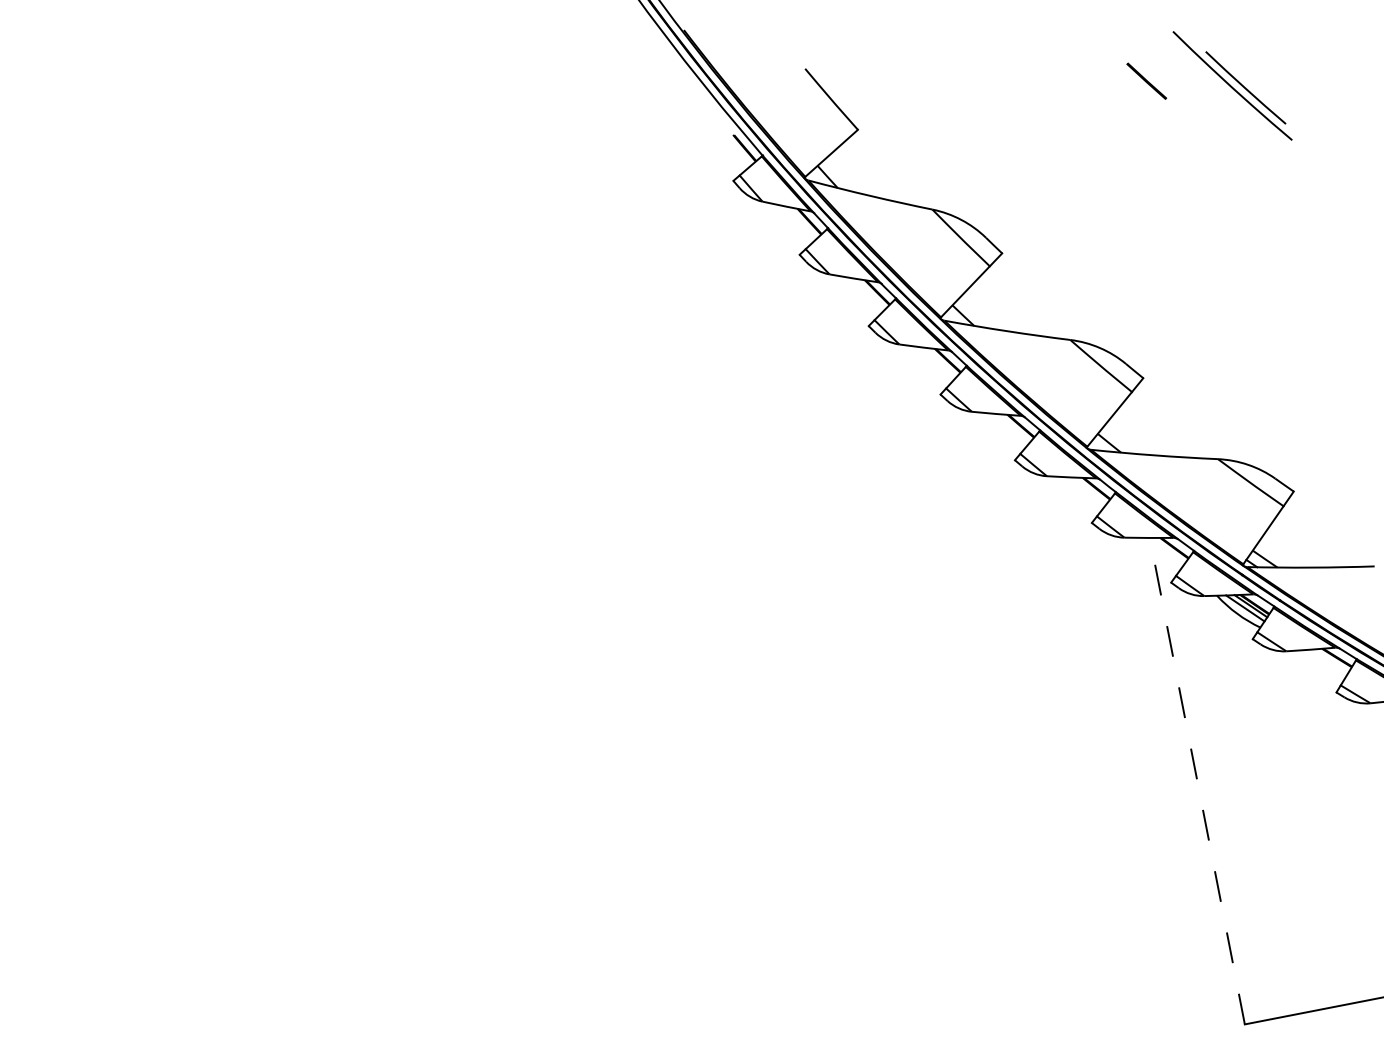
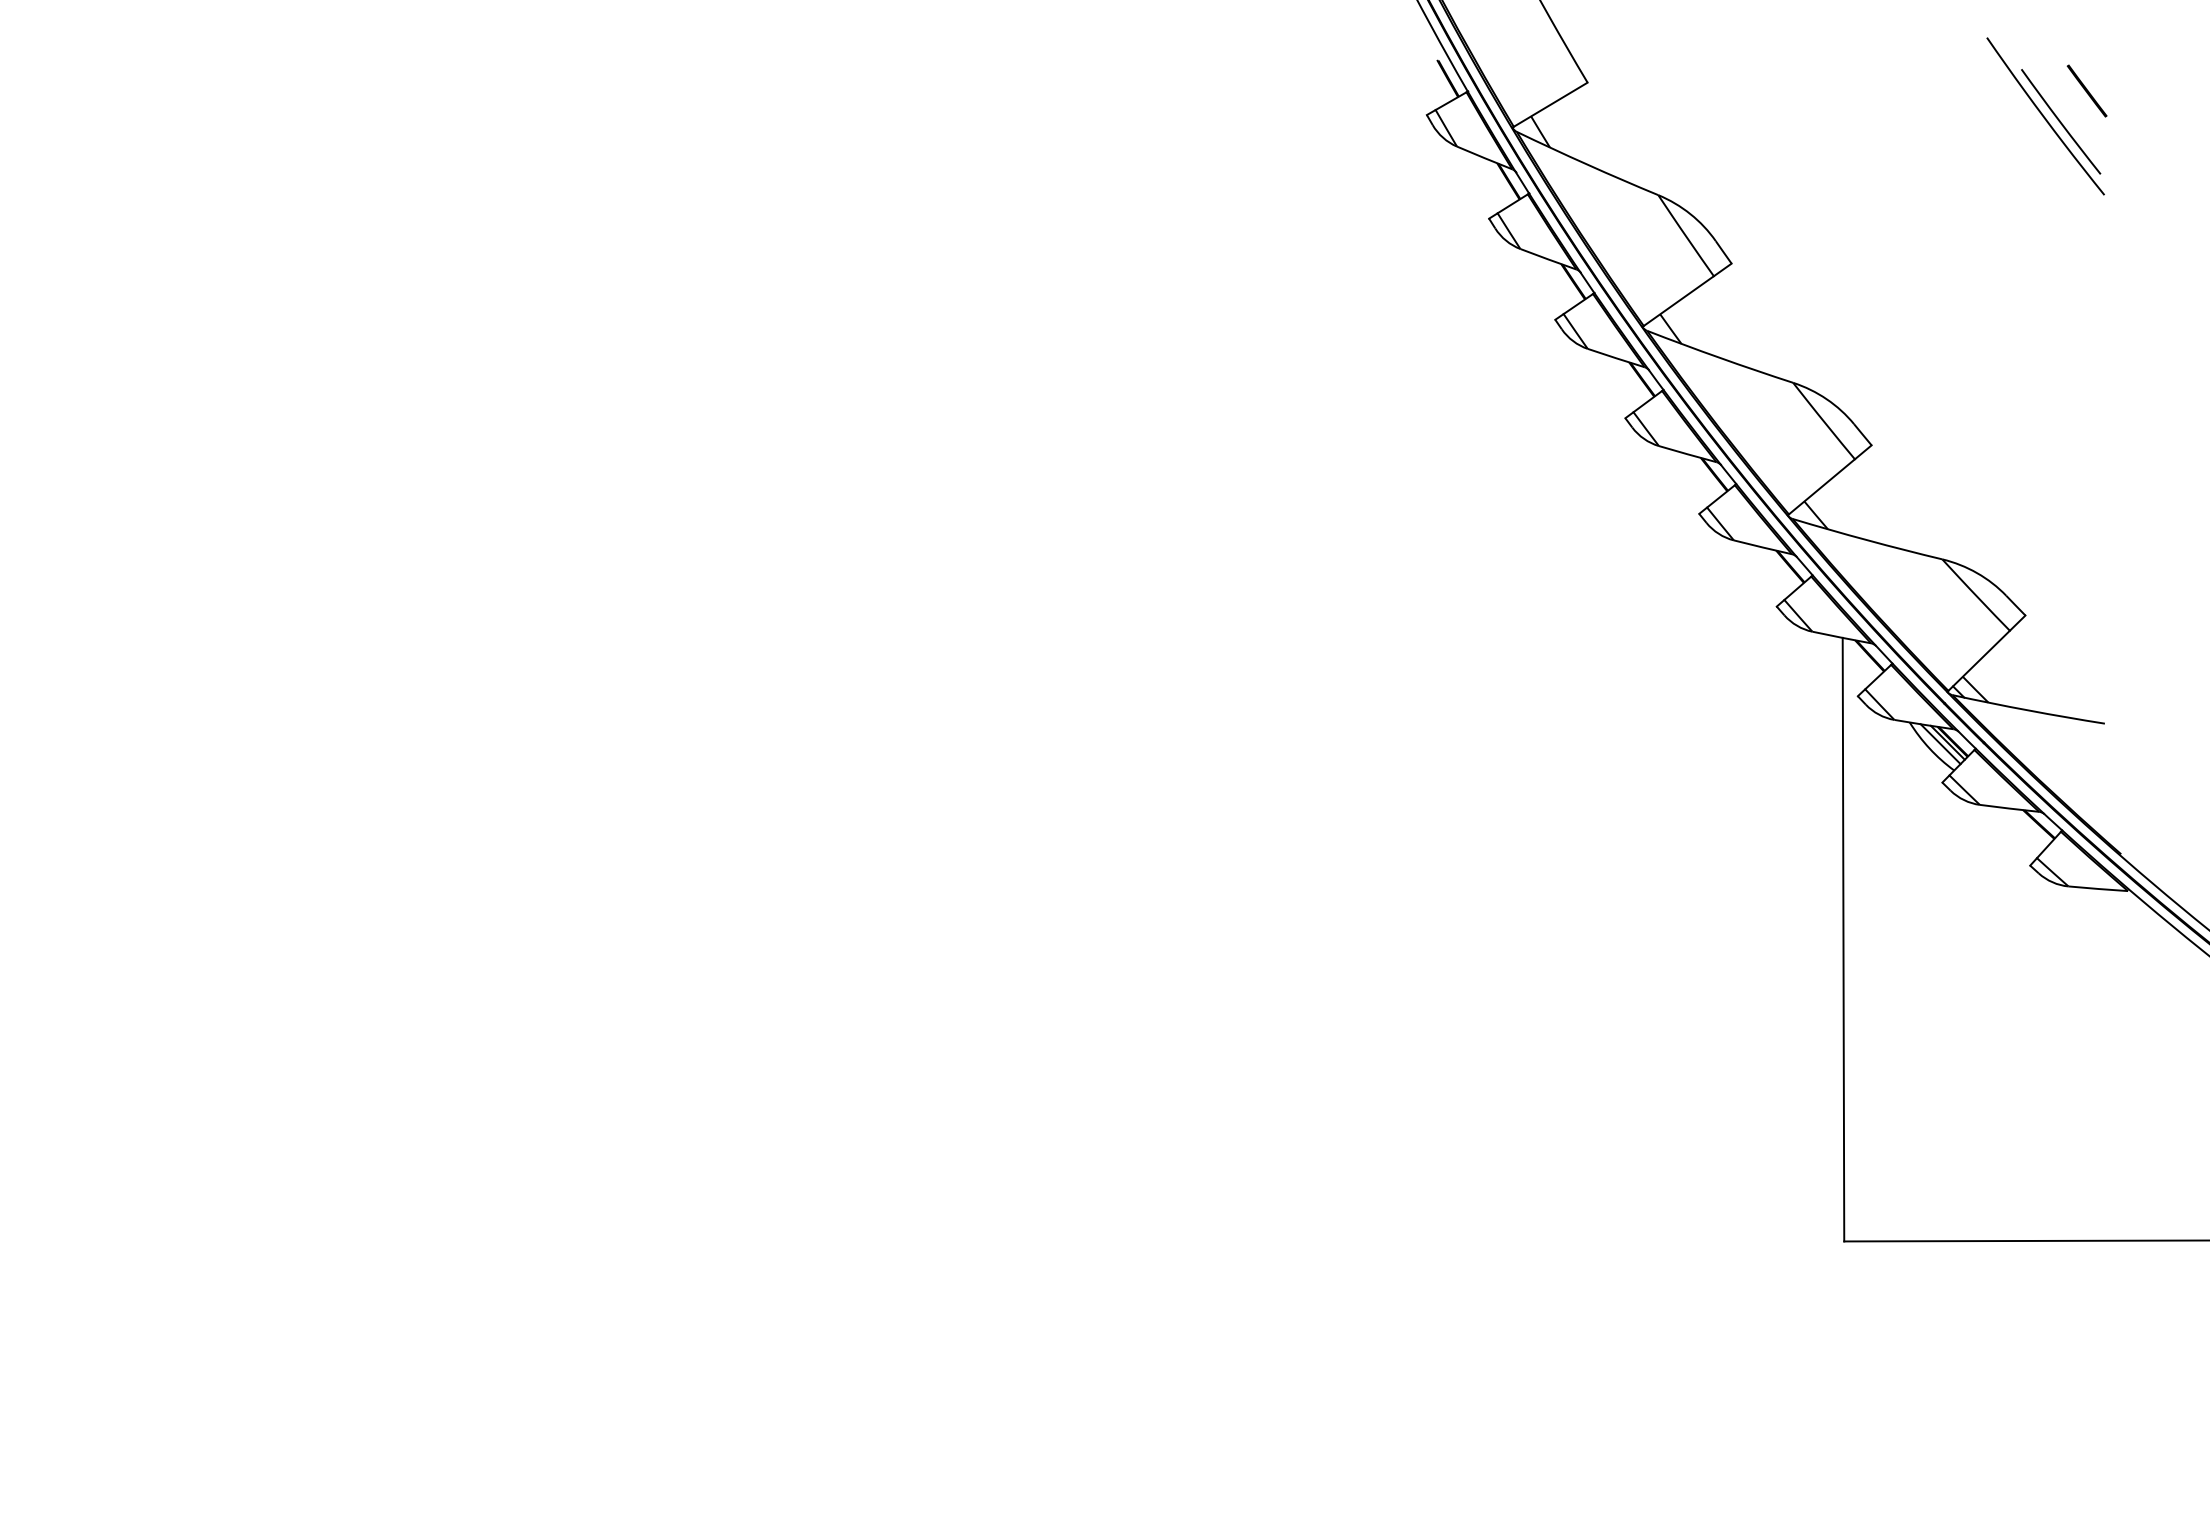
line: (1146, 80) -> (2086, 90), moved
line: (1197, 781) -> (1843, 939), dashed -> solid

